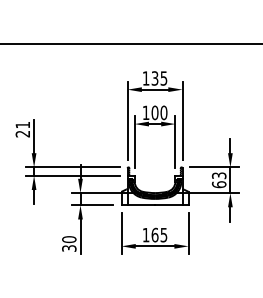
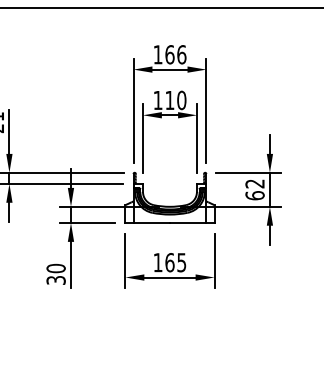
text: (159, 78) -> (175, 54), 135 -> 166
text: (154, 112) -> (169, 99), 100 -> 110
text: (219, 175) -> (255, 183), 63 -> 62

